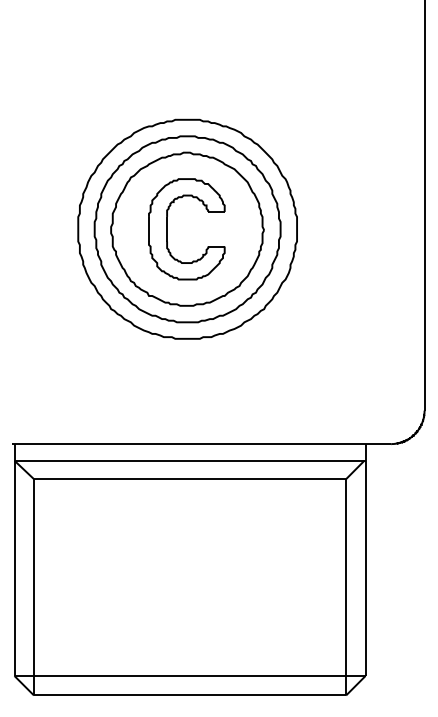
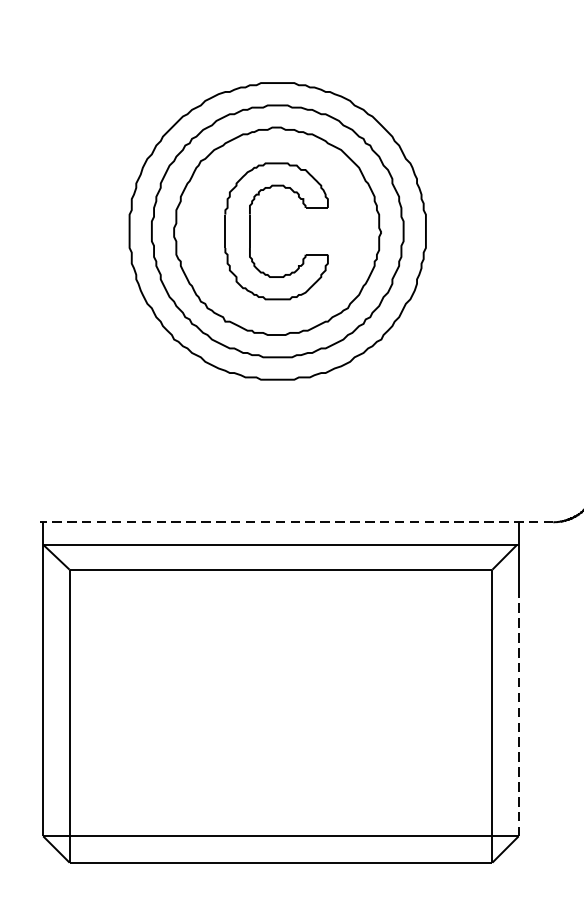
line: (201, 444) -> (296, 522), solid -> dashed
line: (365, 585) -> (518, 713), solid -> dashed

